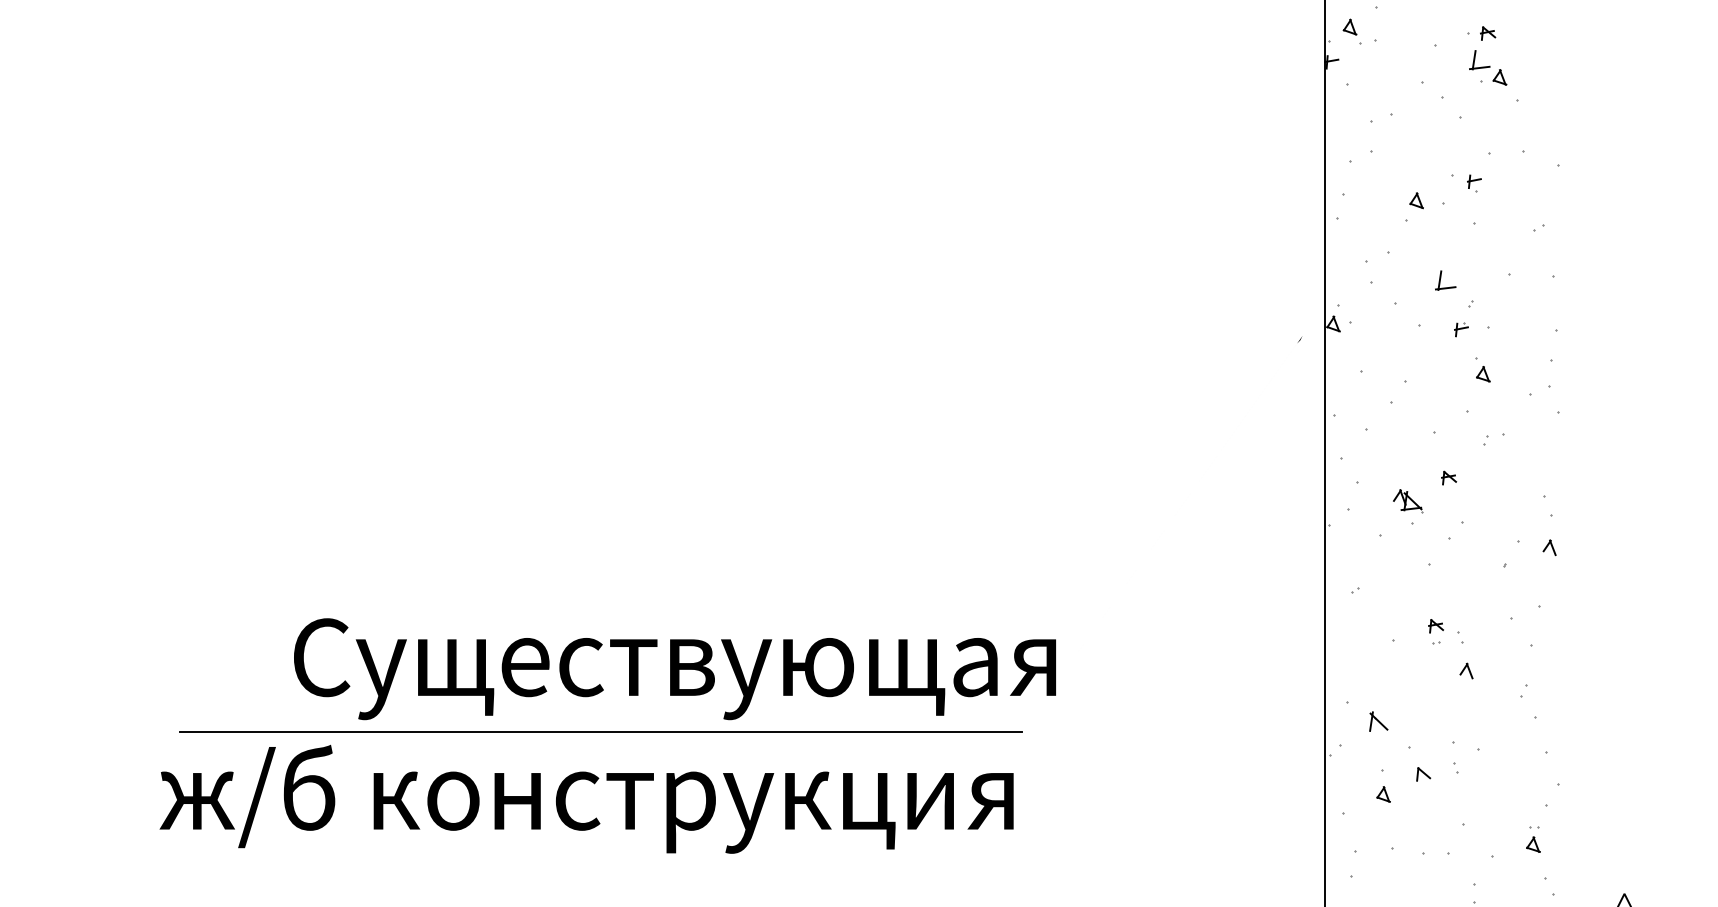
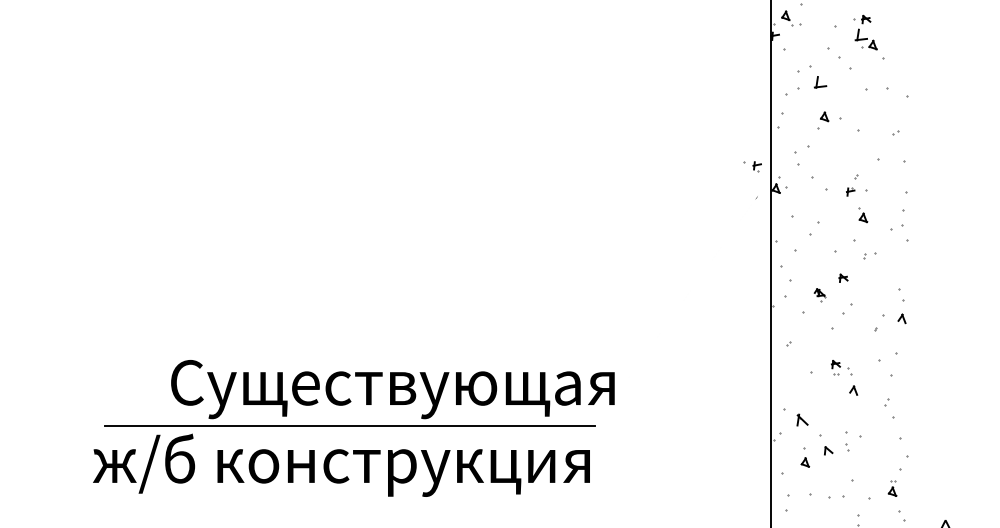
part: (1466, 182) -> (752, 166), moved
part: (1445, 280) -> (820, 82), moved
part: (1407, 505) -> (819, 294), size x0.6

